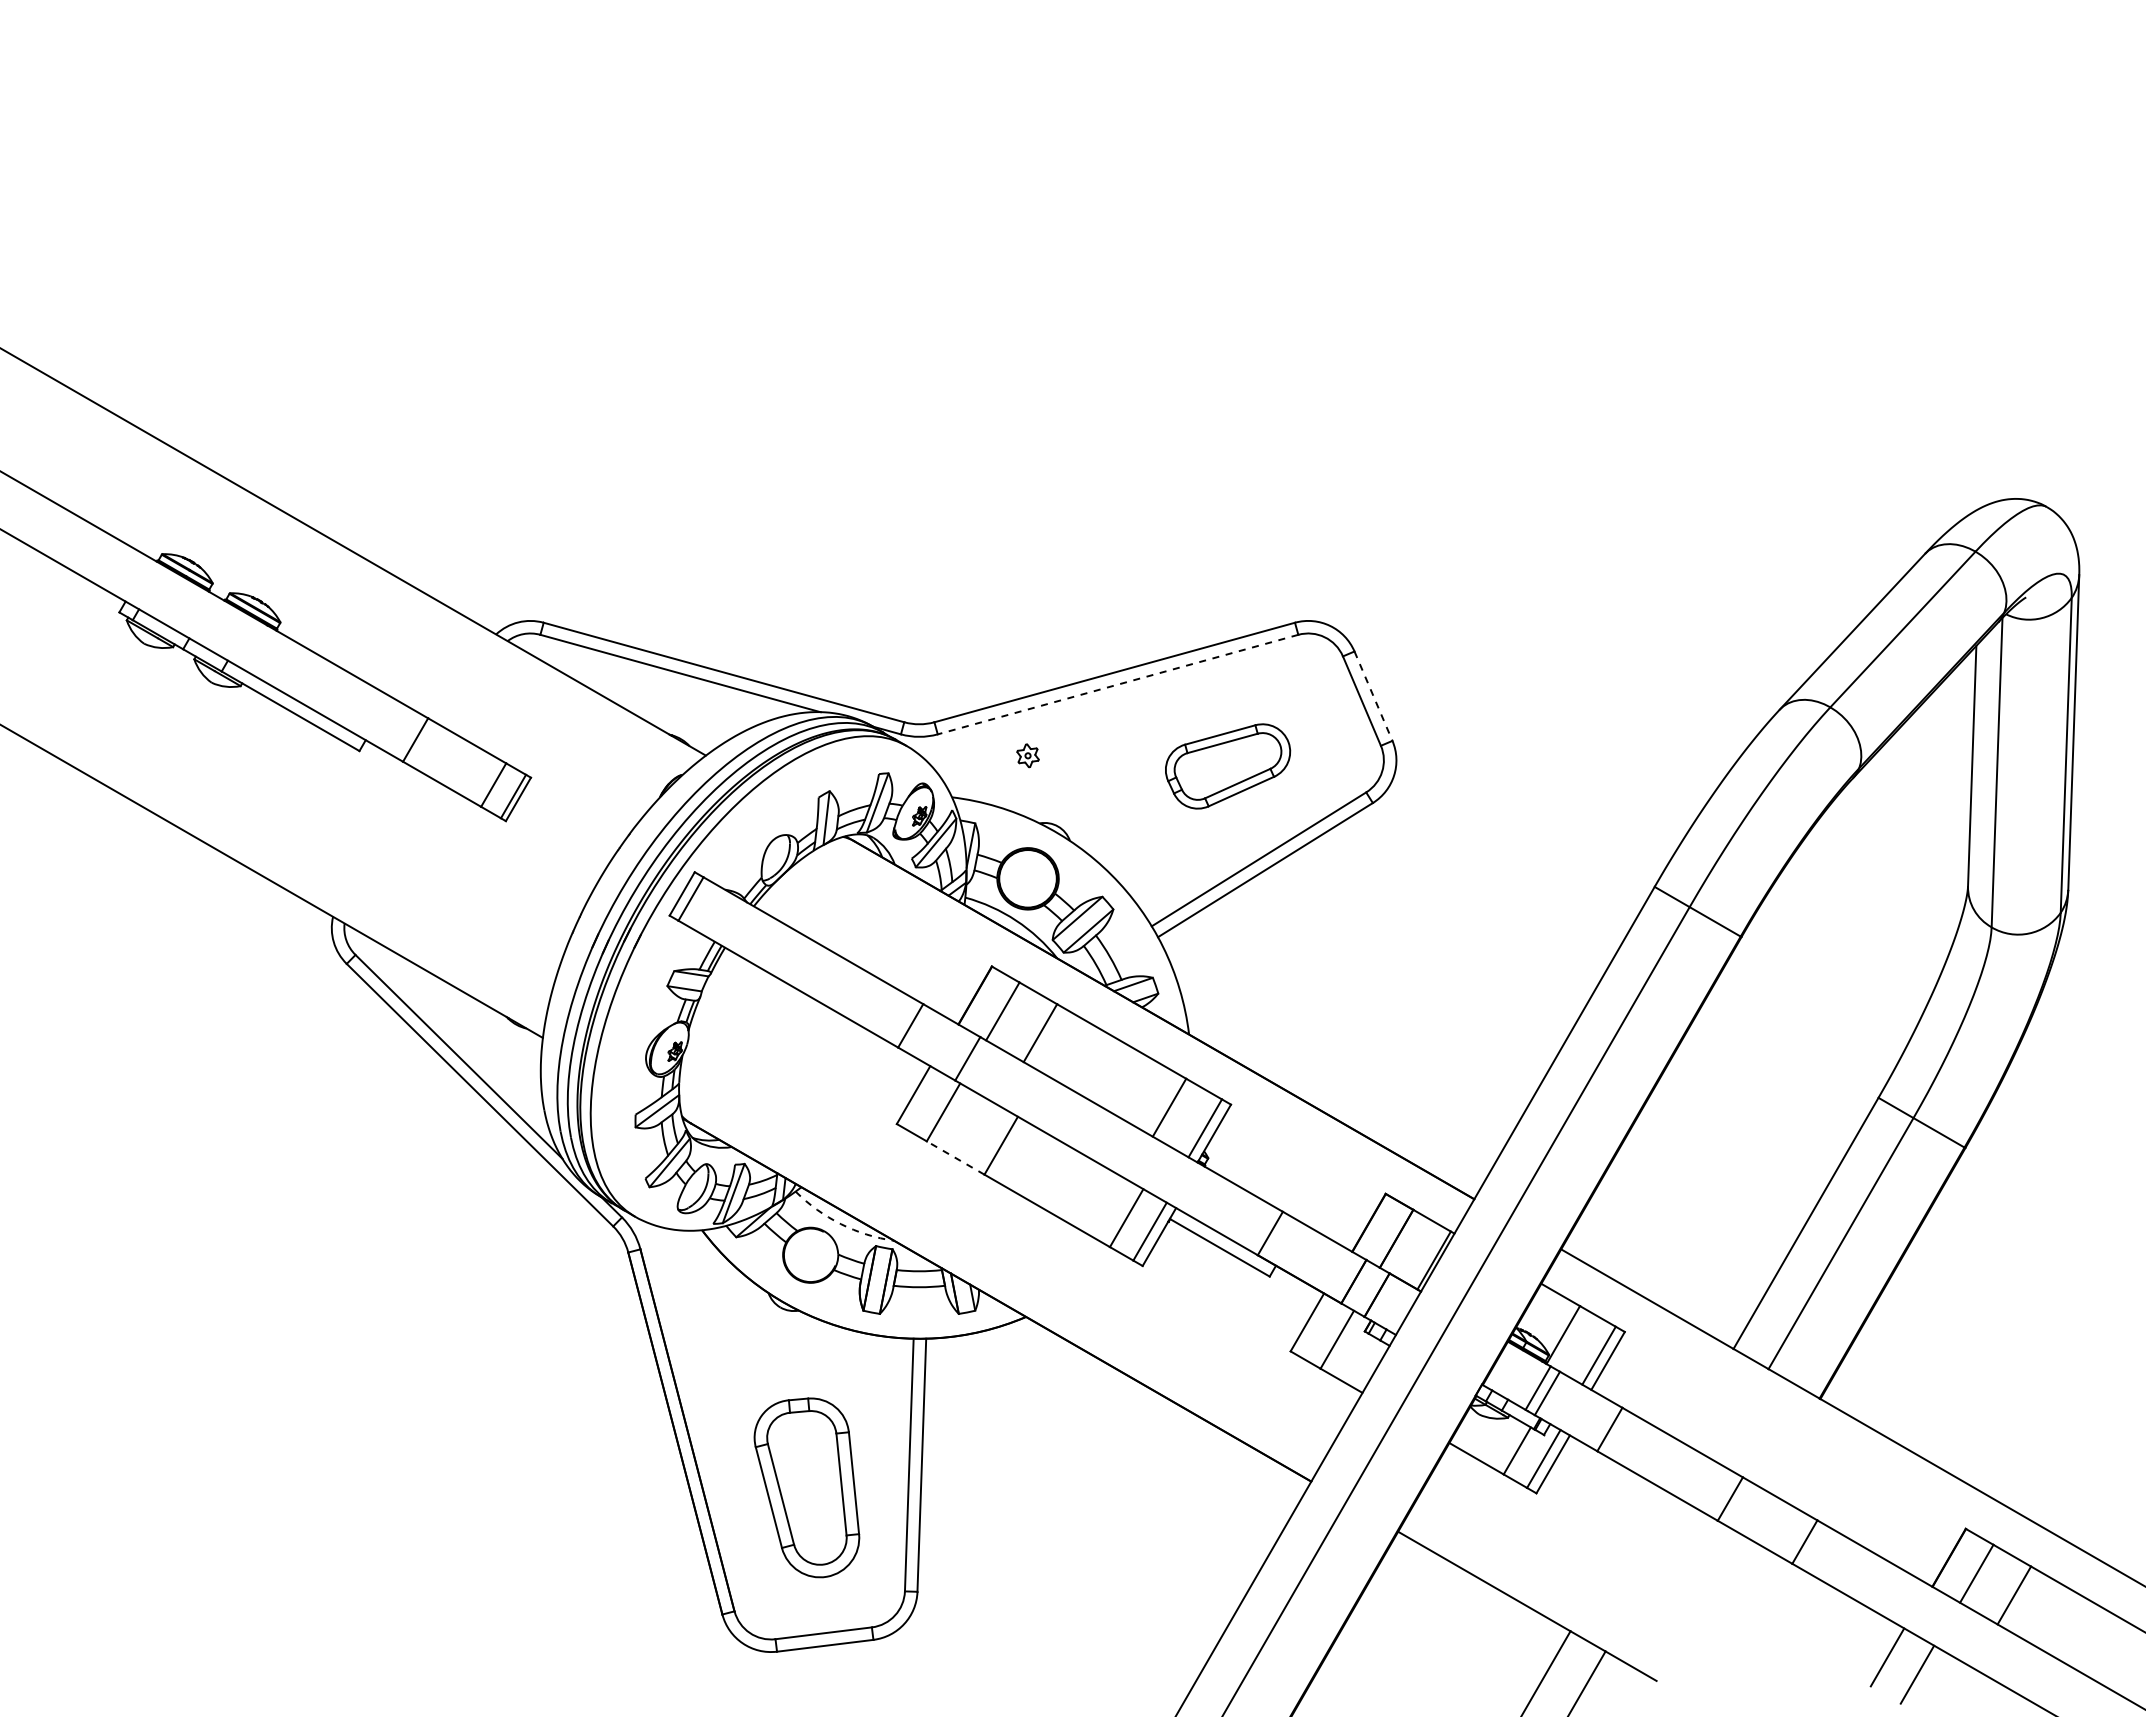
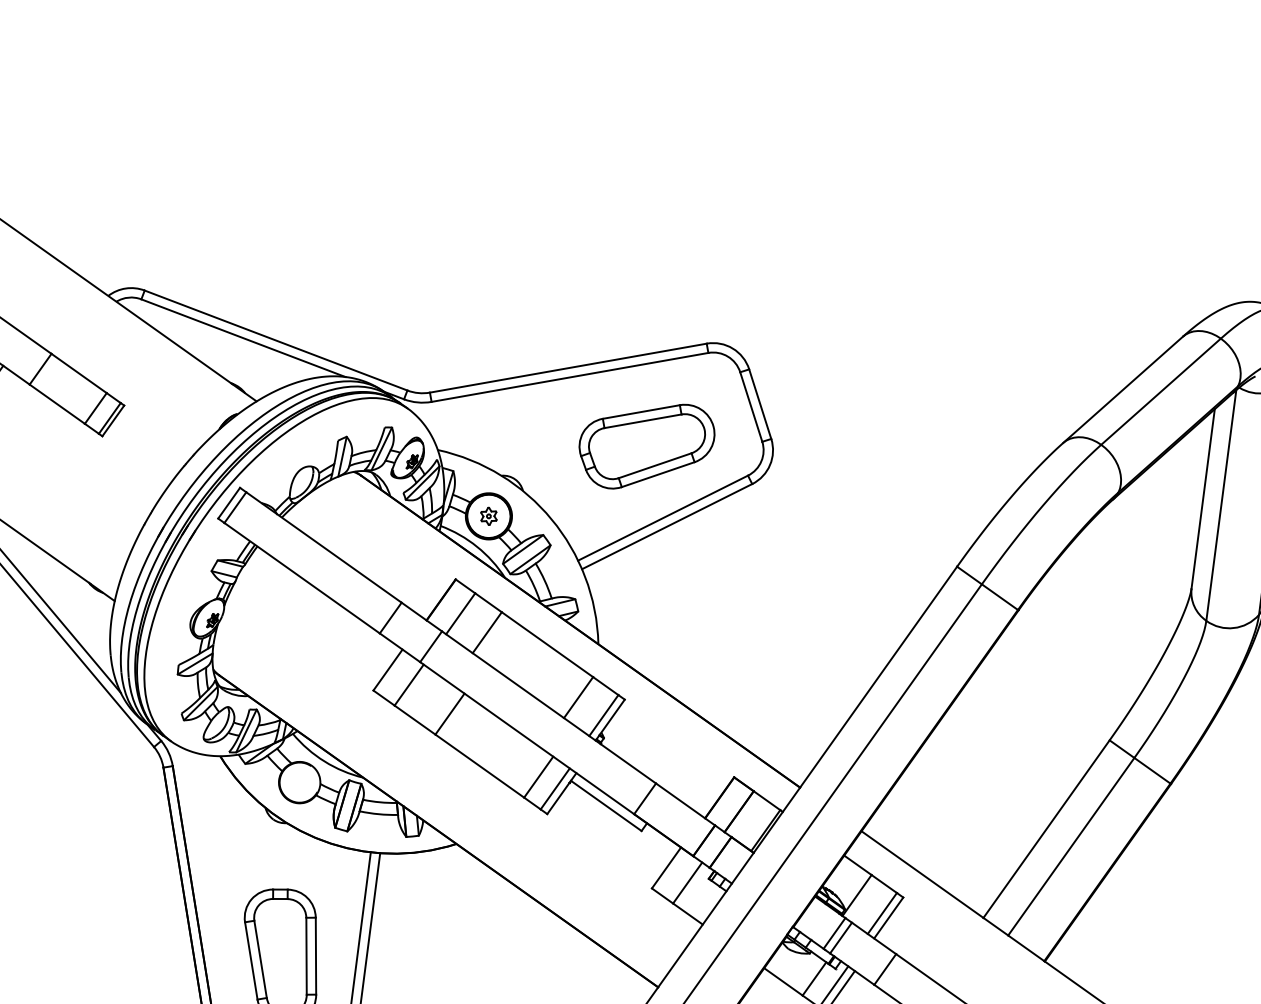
line: (1117, 684) -> (569, 377), dashed -> solid
line: (1373, 696) -> (760, 404), dashed -> solid
part: (1027, 755) -> (488, 516), moved
part: (1227, 766) -> (646, 446), size x1.43
line: (955, 1157) -> (414, 719), dashed -> solid
arc: (841, 1224) -> (324, 761), dashed -> solid

